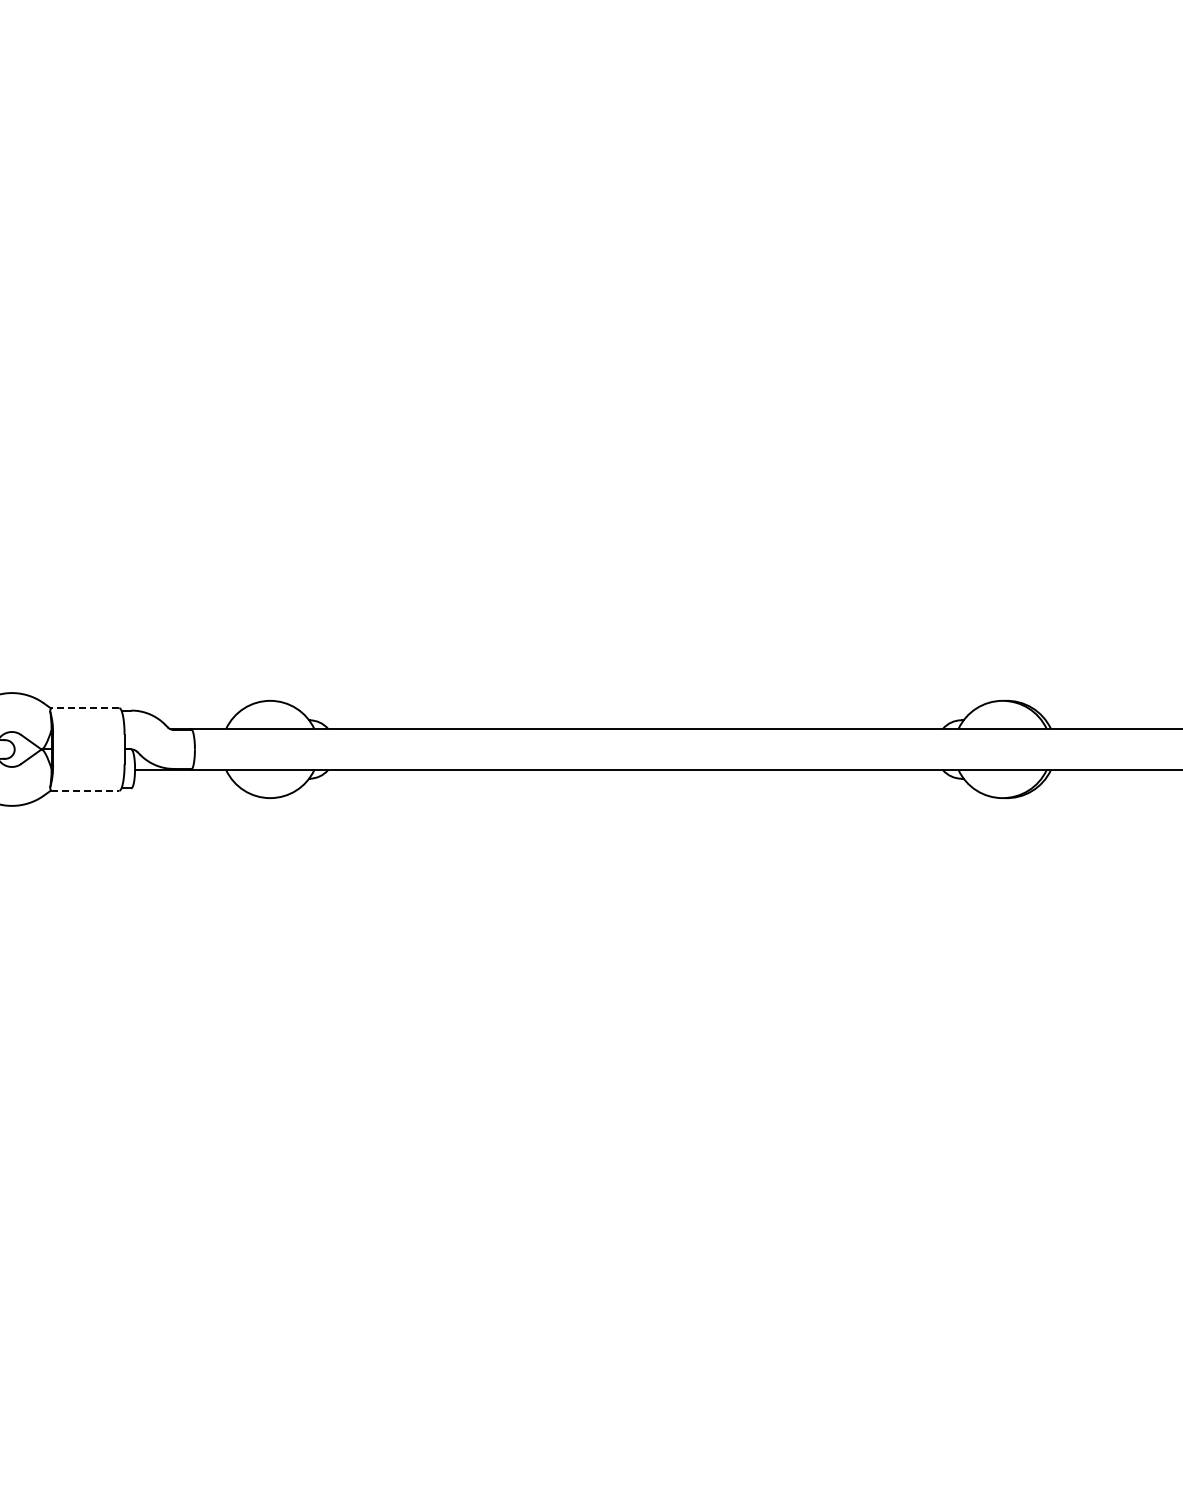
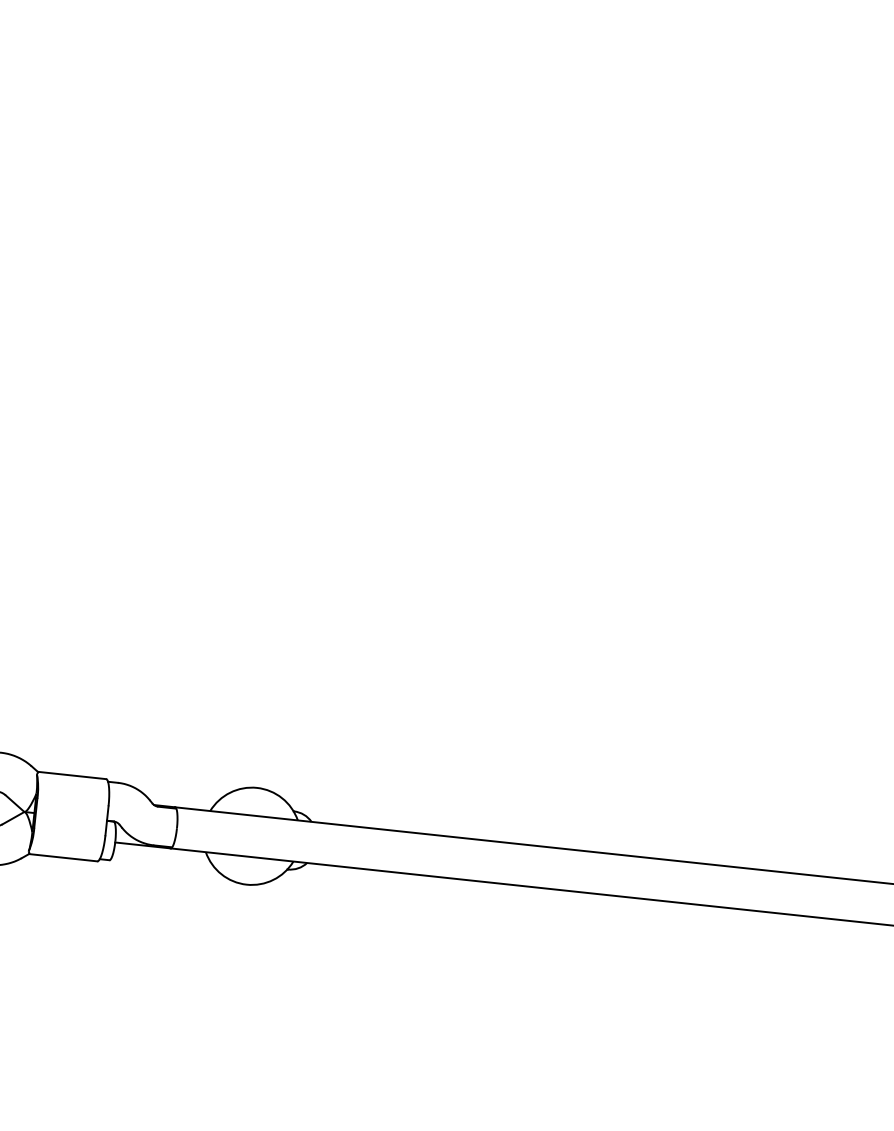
line: (84, 708) -> (71, 775), dashed -> solid
line: (85, 790) -> (63, 857), dashed -> solid

